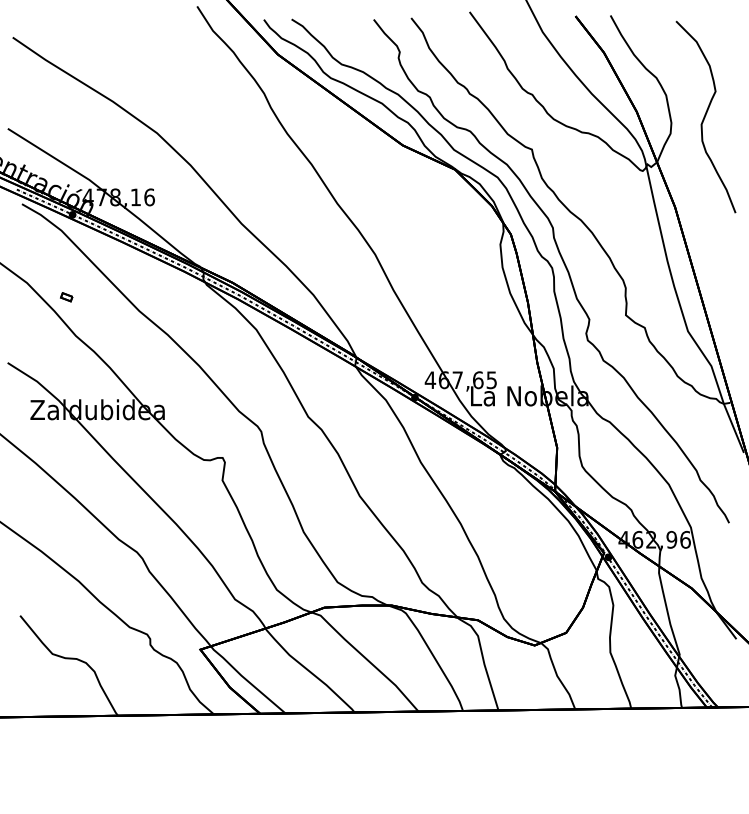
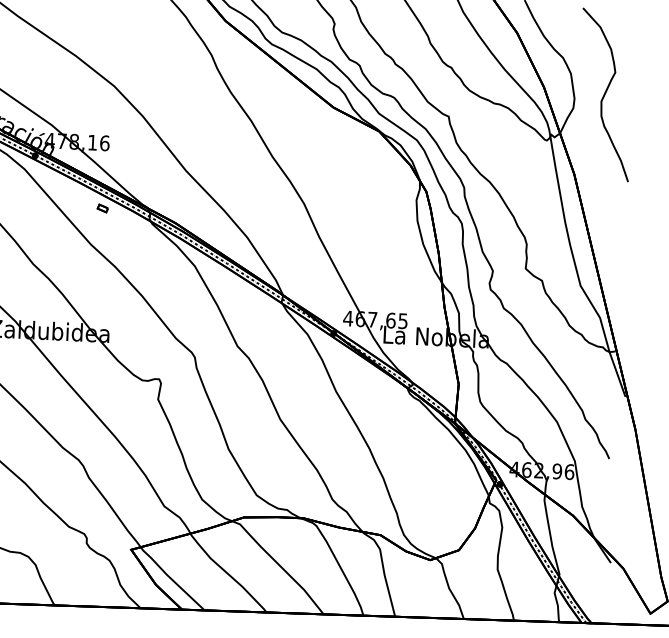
part: (66, 297) -> (102, 208), moved

